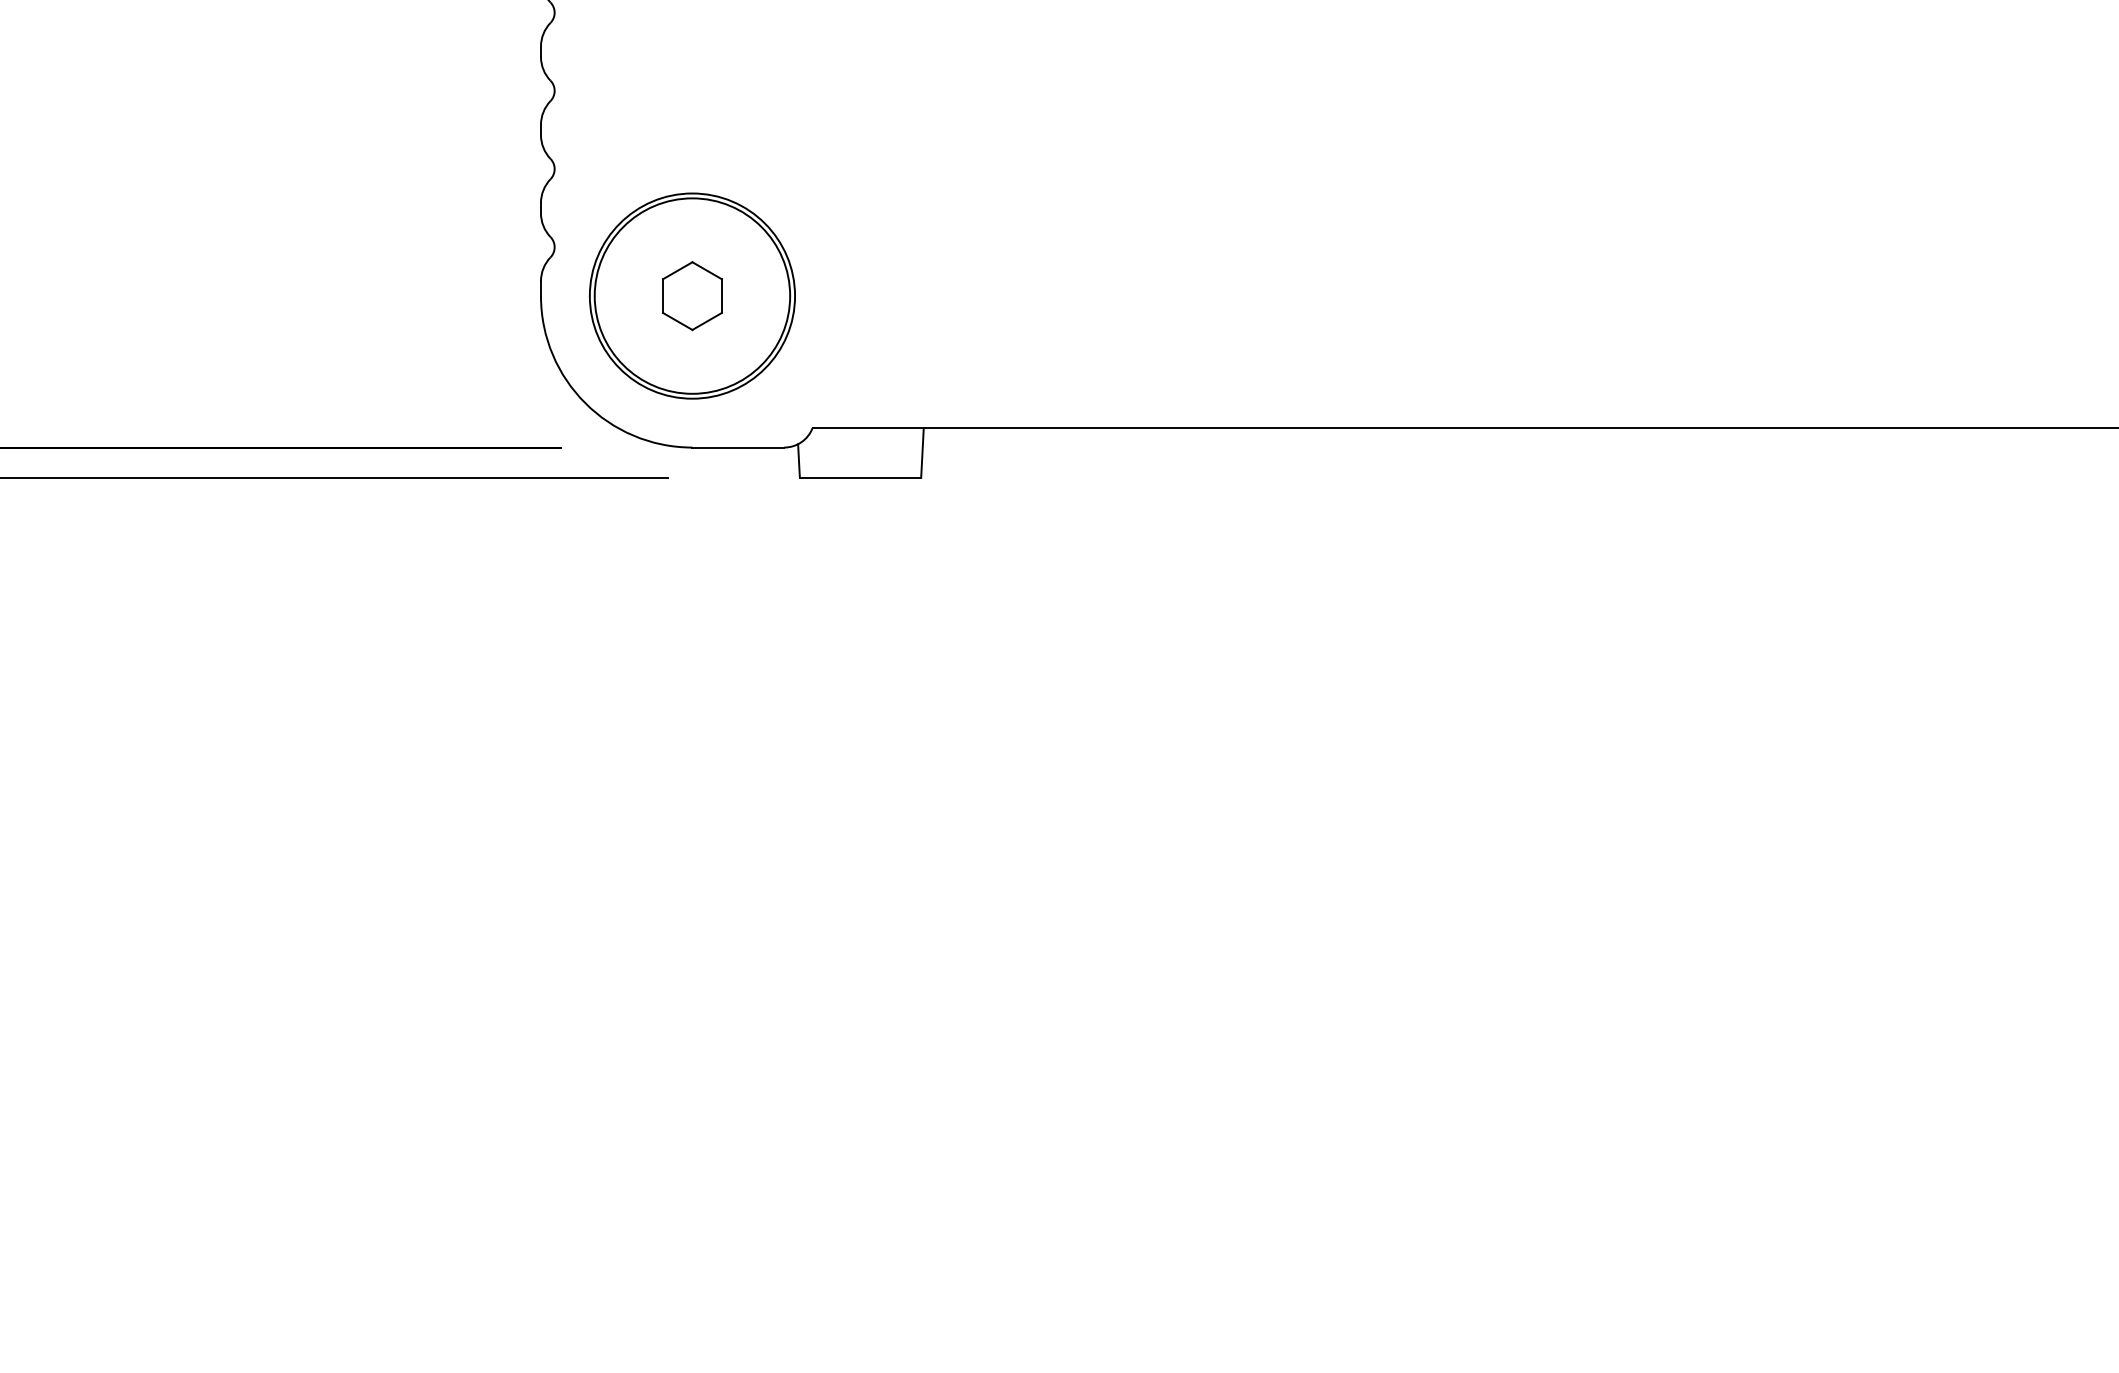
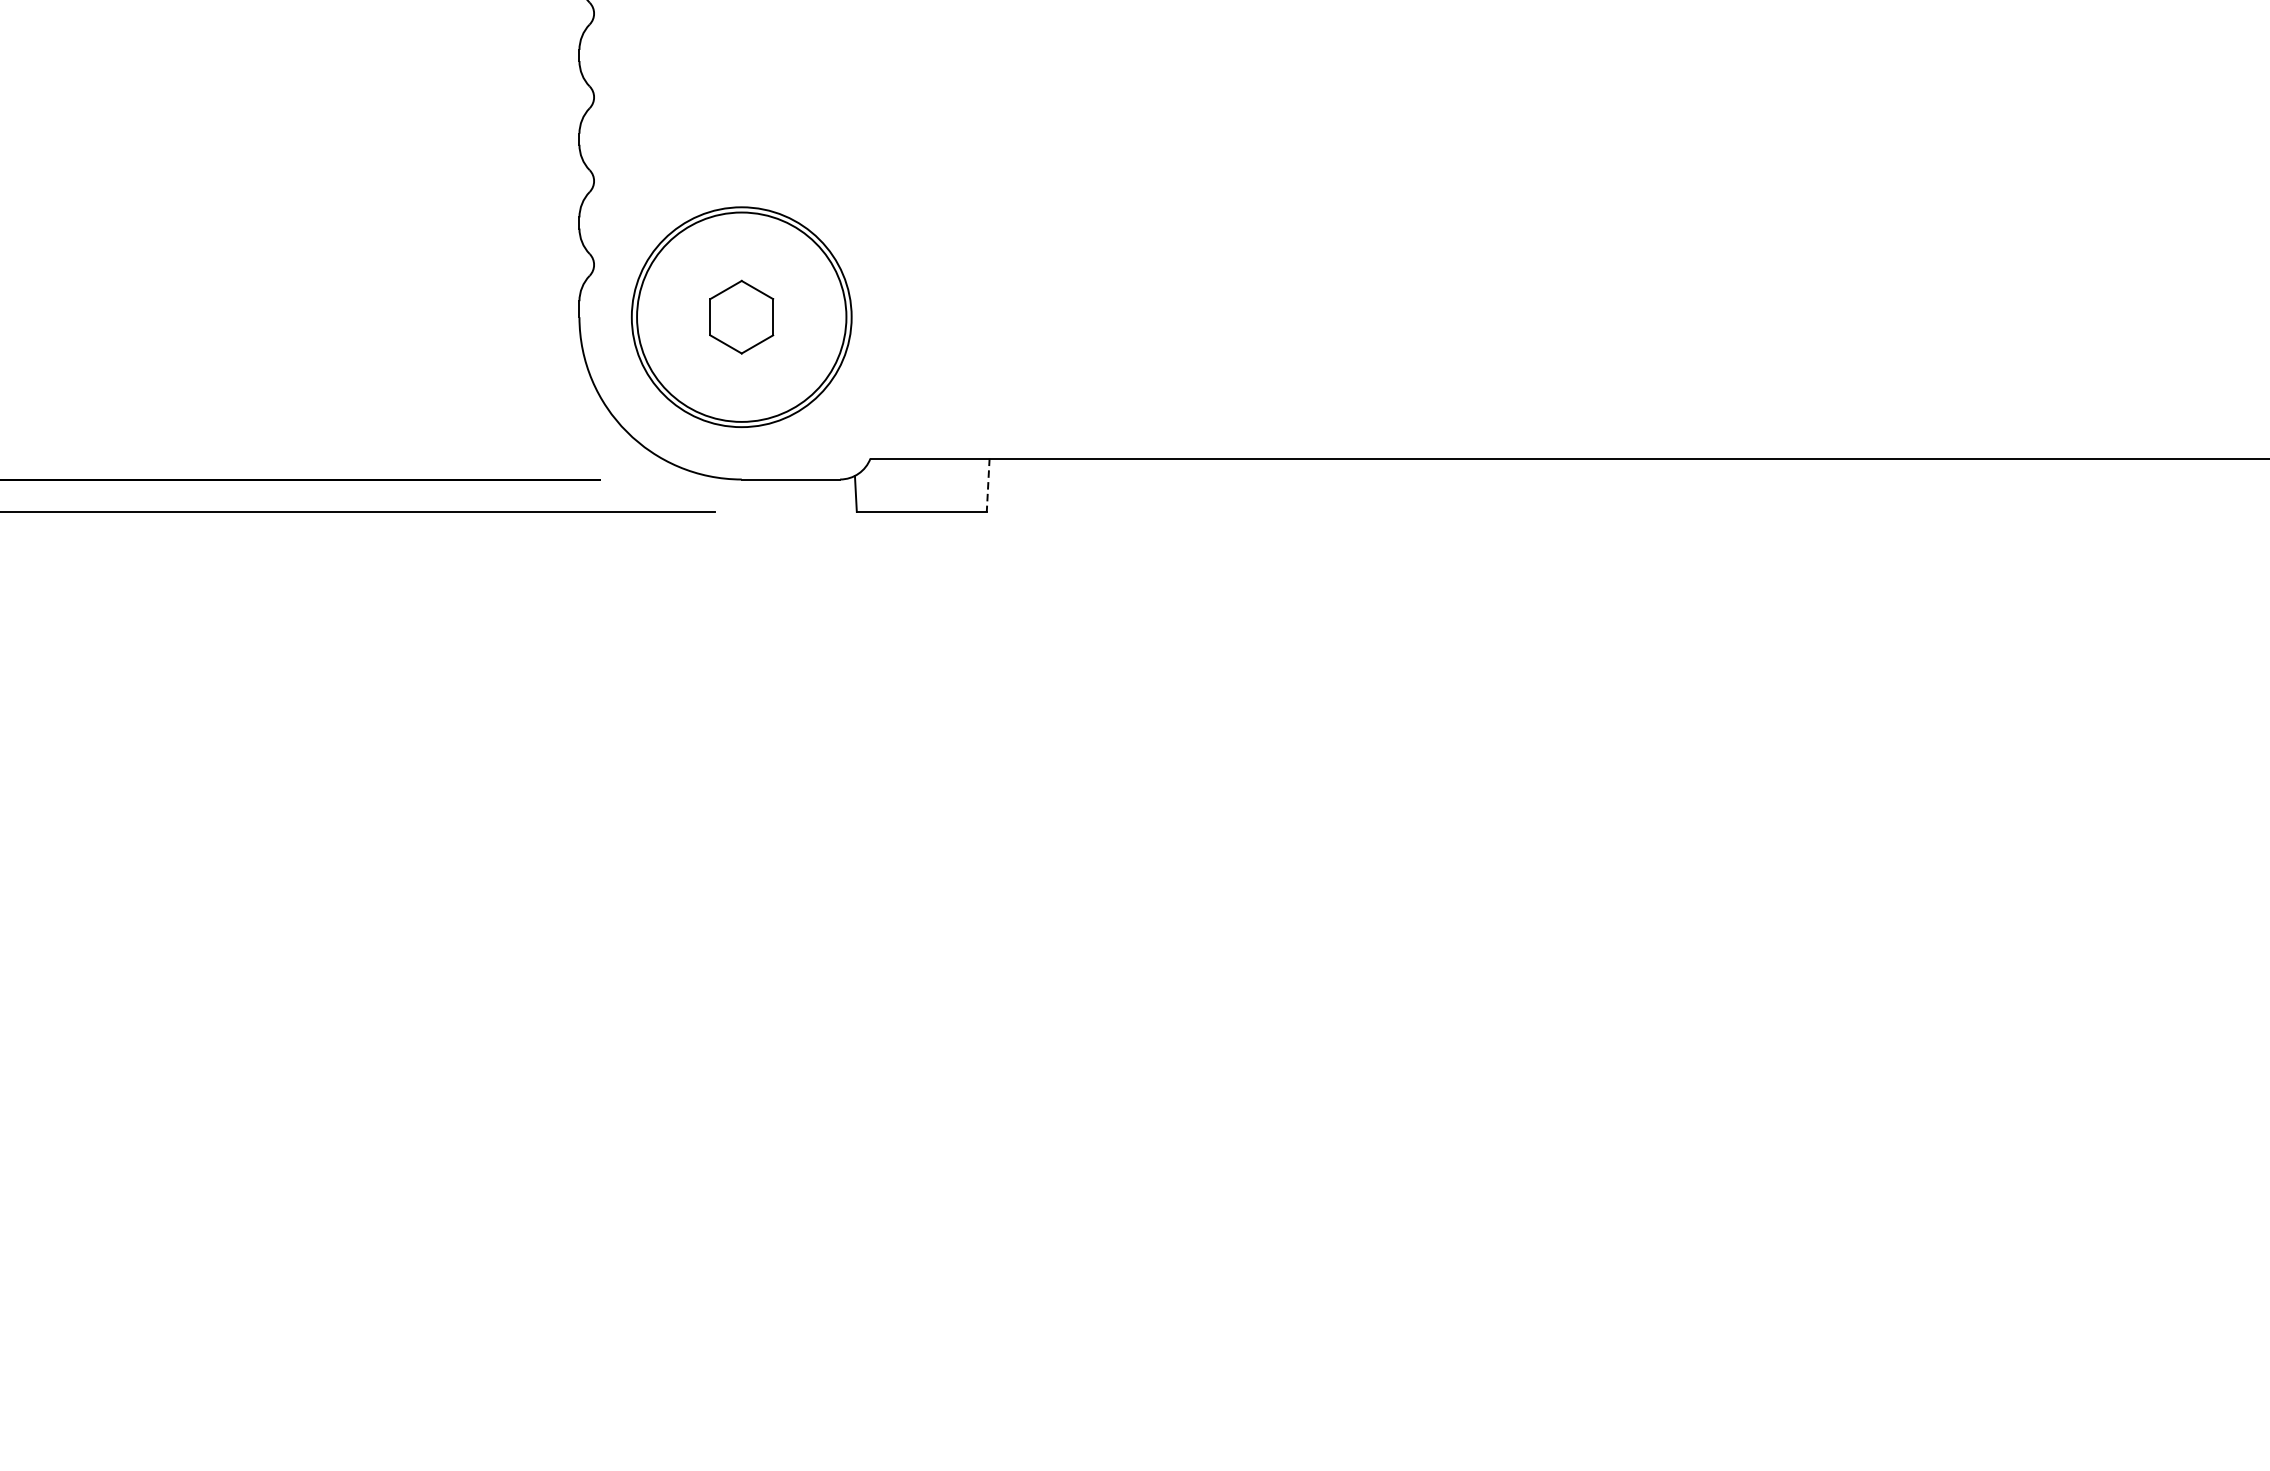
line: (922, 452) -> (988, 484), solid -> dashed

